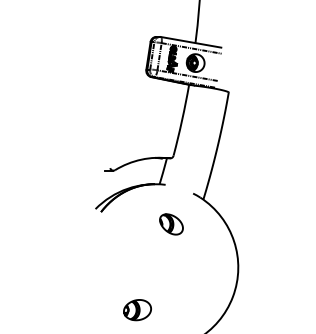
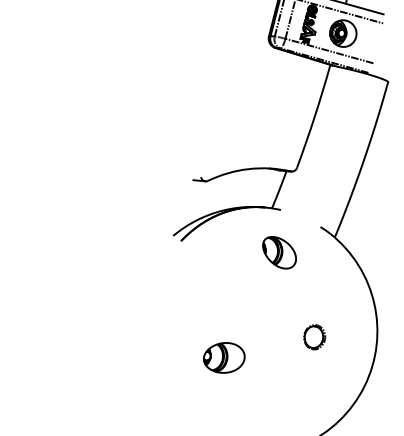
part: (171, 224) -> (279, 252), moved
part: (196, 267) -> (314, 337), added
part: (137, 310) -> (224, 358), moved

